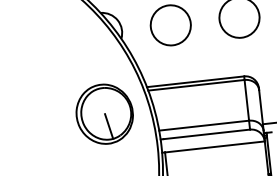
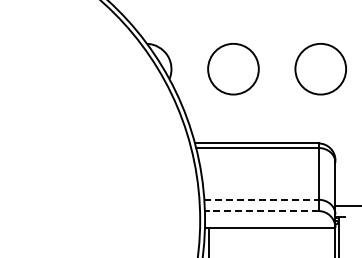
part: (104, 114) -> (137, 171), removed
line: (204, 125) -> (261, 199), solid -> dashed
line: (206, 134) -> (263, 211), solid -> dashed

